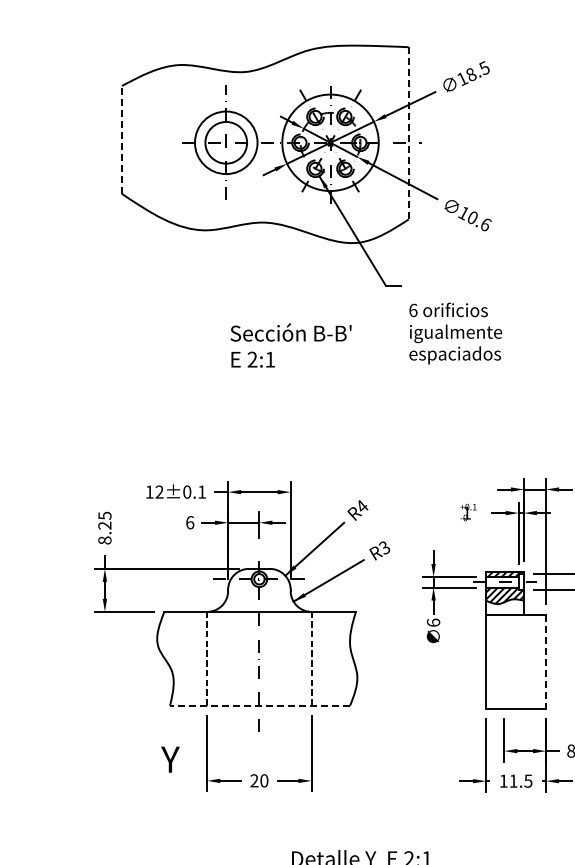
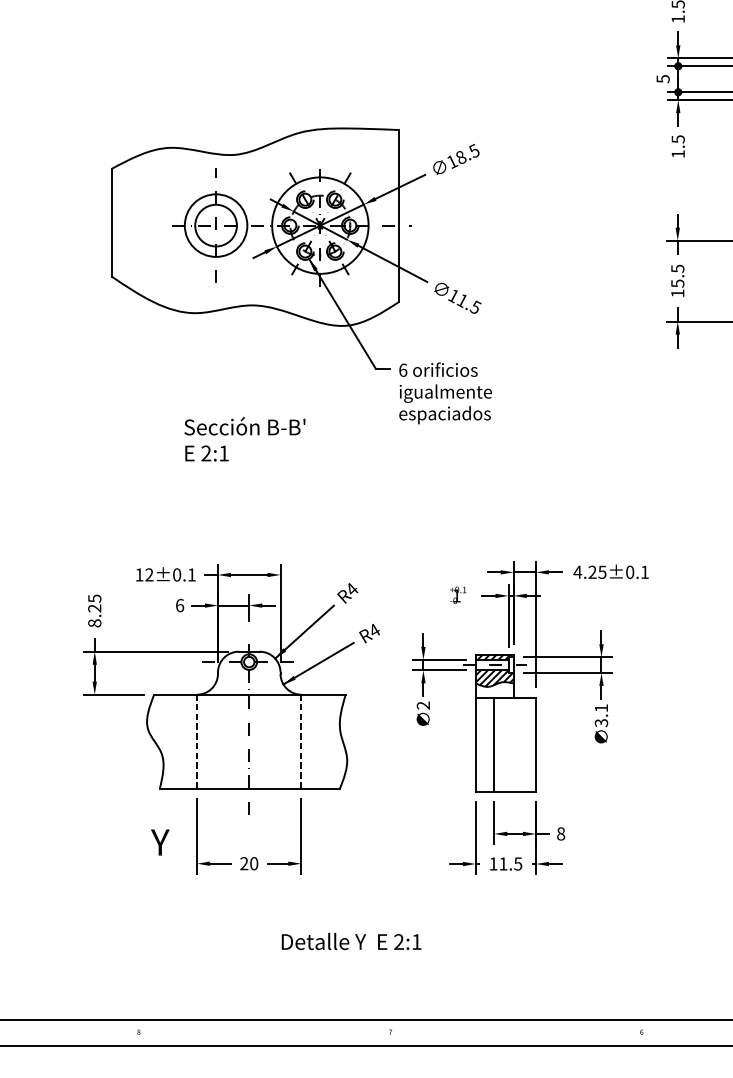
line: (408, 132) -> (398, 215), dashed -> solid
line: (121, 139) -> (111, 222), dashed -> solid
text: (478, 220) -> (468, 303), 10.6 -> 11.5
text: (455, 333) -> (445, 393), moved
text: (290, 345) -> (244, 439), moved
text: (383, 547) -> (373, 630), R3 -> R4
text: (433, 622) -> (423, 705), 6 -> 2
line: (504, 661) -> (494, 744), added
line: (545, 661) -> (535, 744), dashed -> solid
line: (259, 705) -> (249, 788), dashed -> solid

